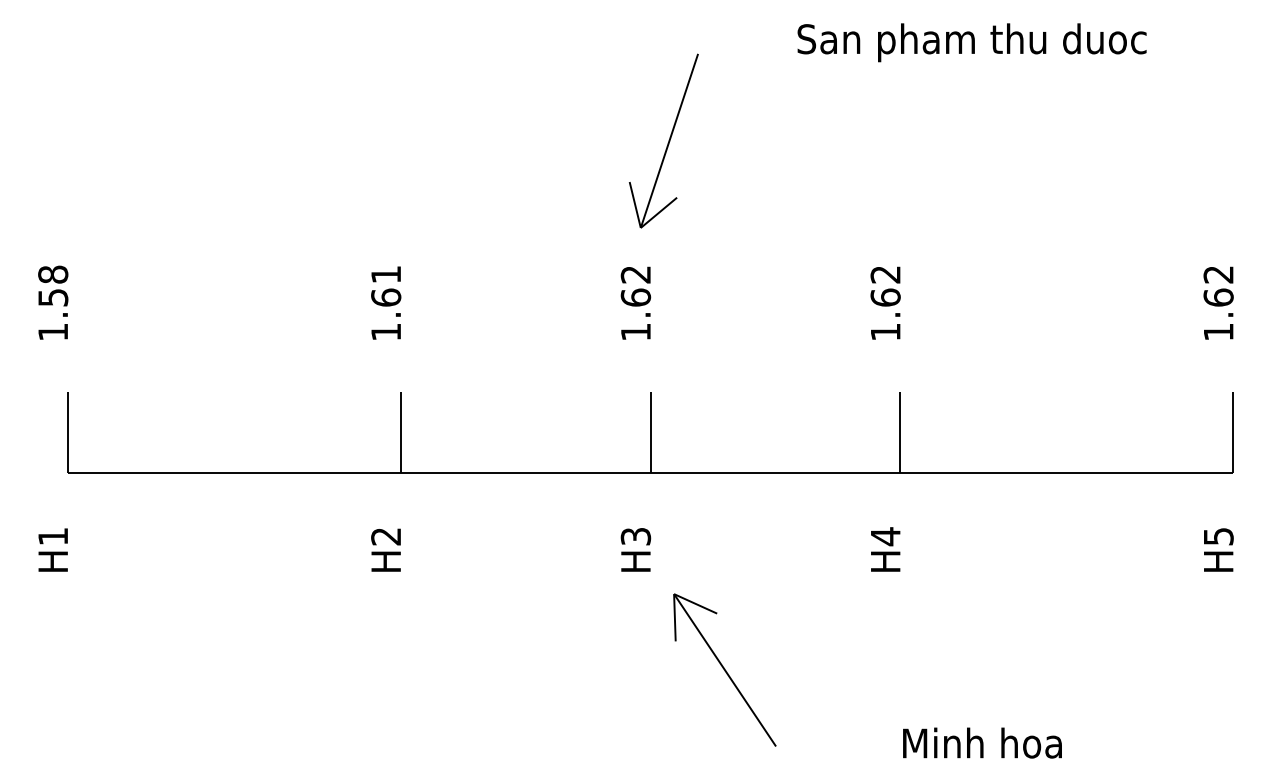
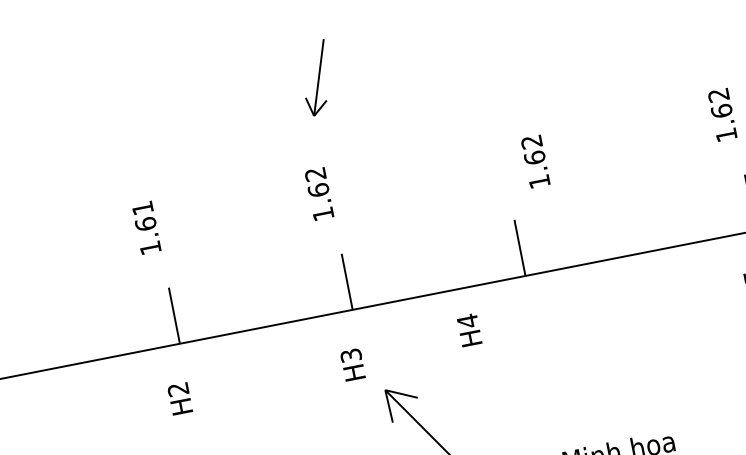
part: (663, 140) -> (316, 77), size x0.6
text: (885, 302) -> (535, 161), moved
text: (885, 549) -> (469, 330), moved

